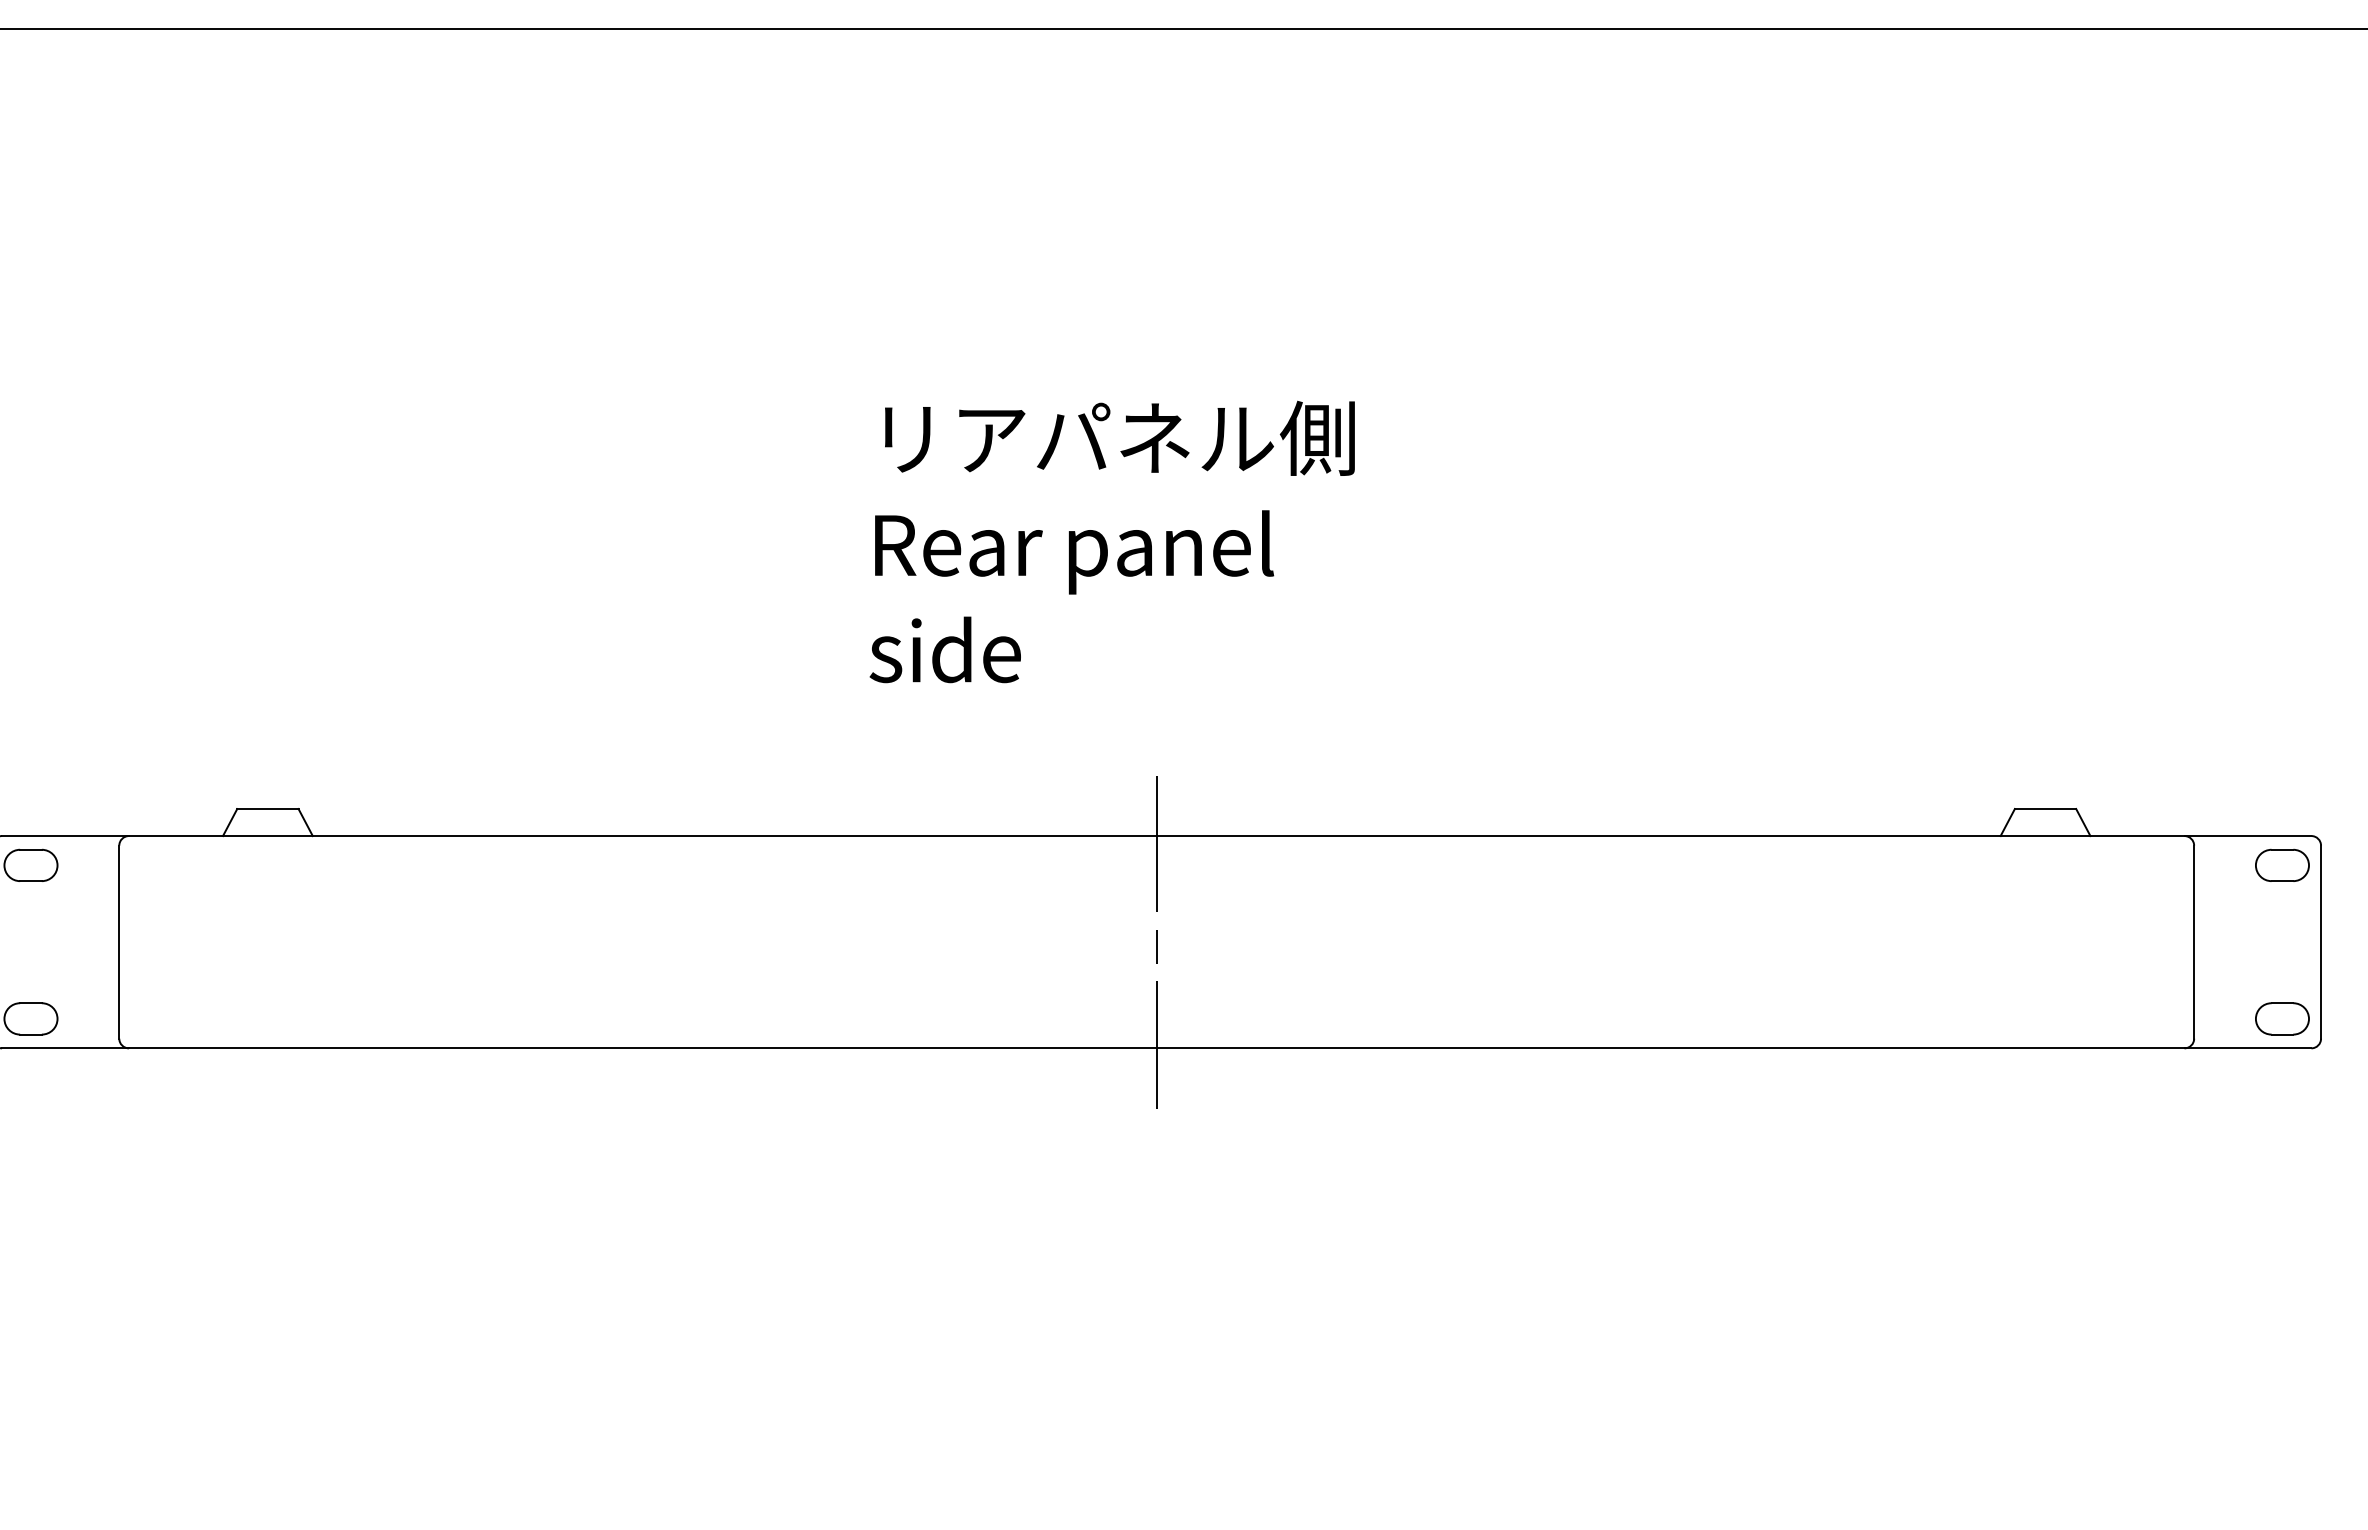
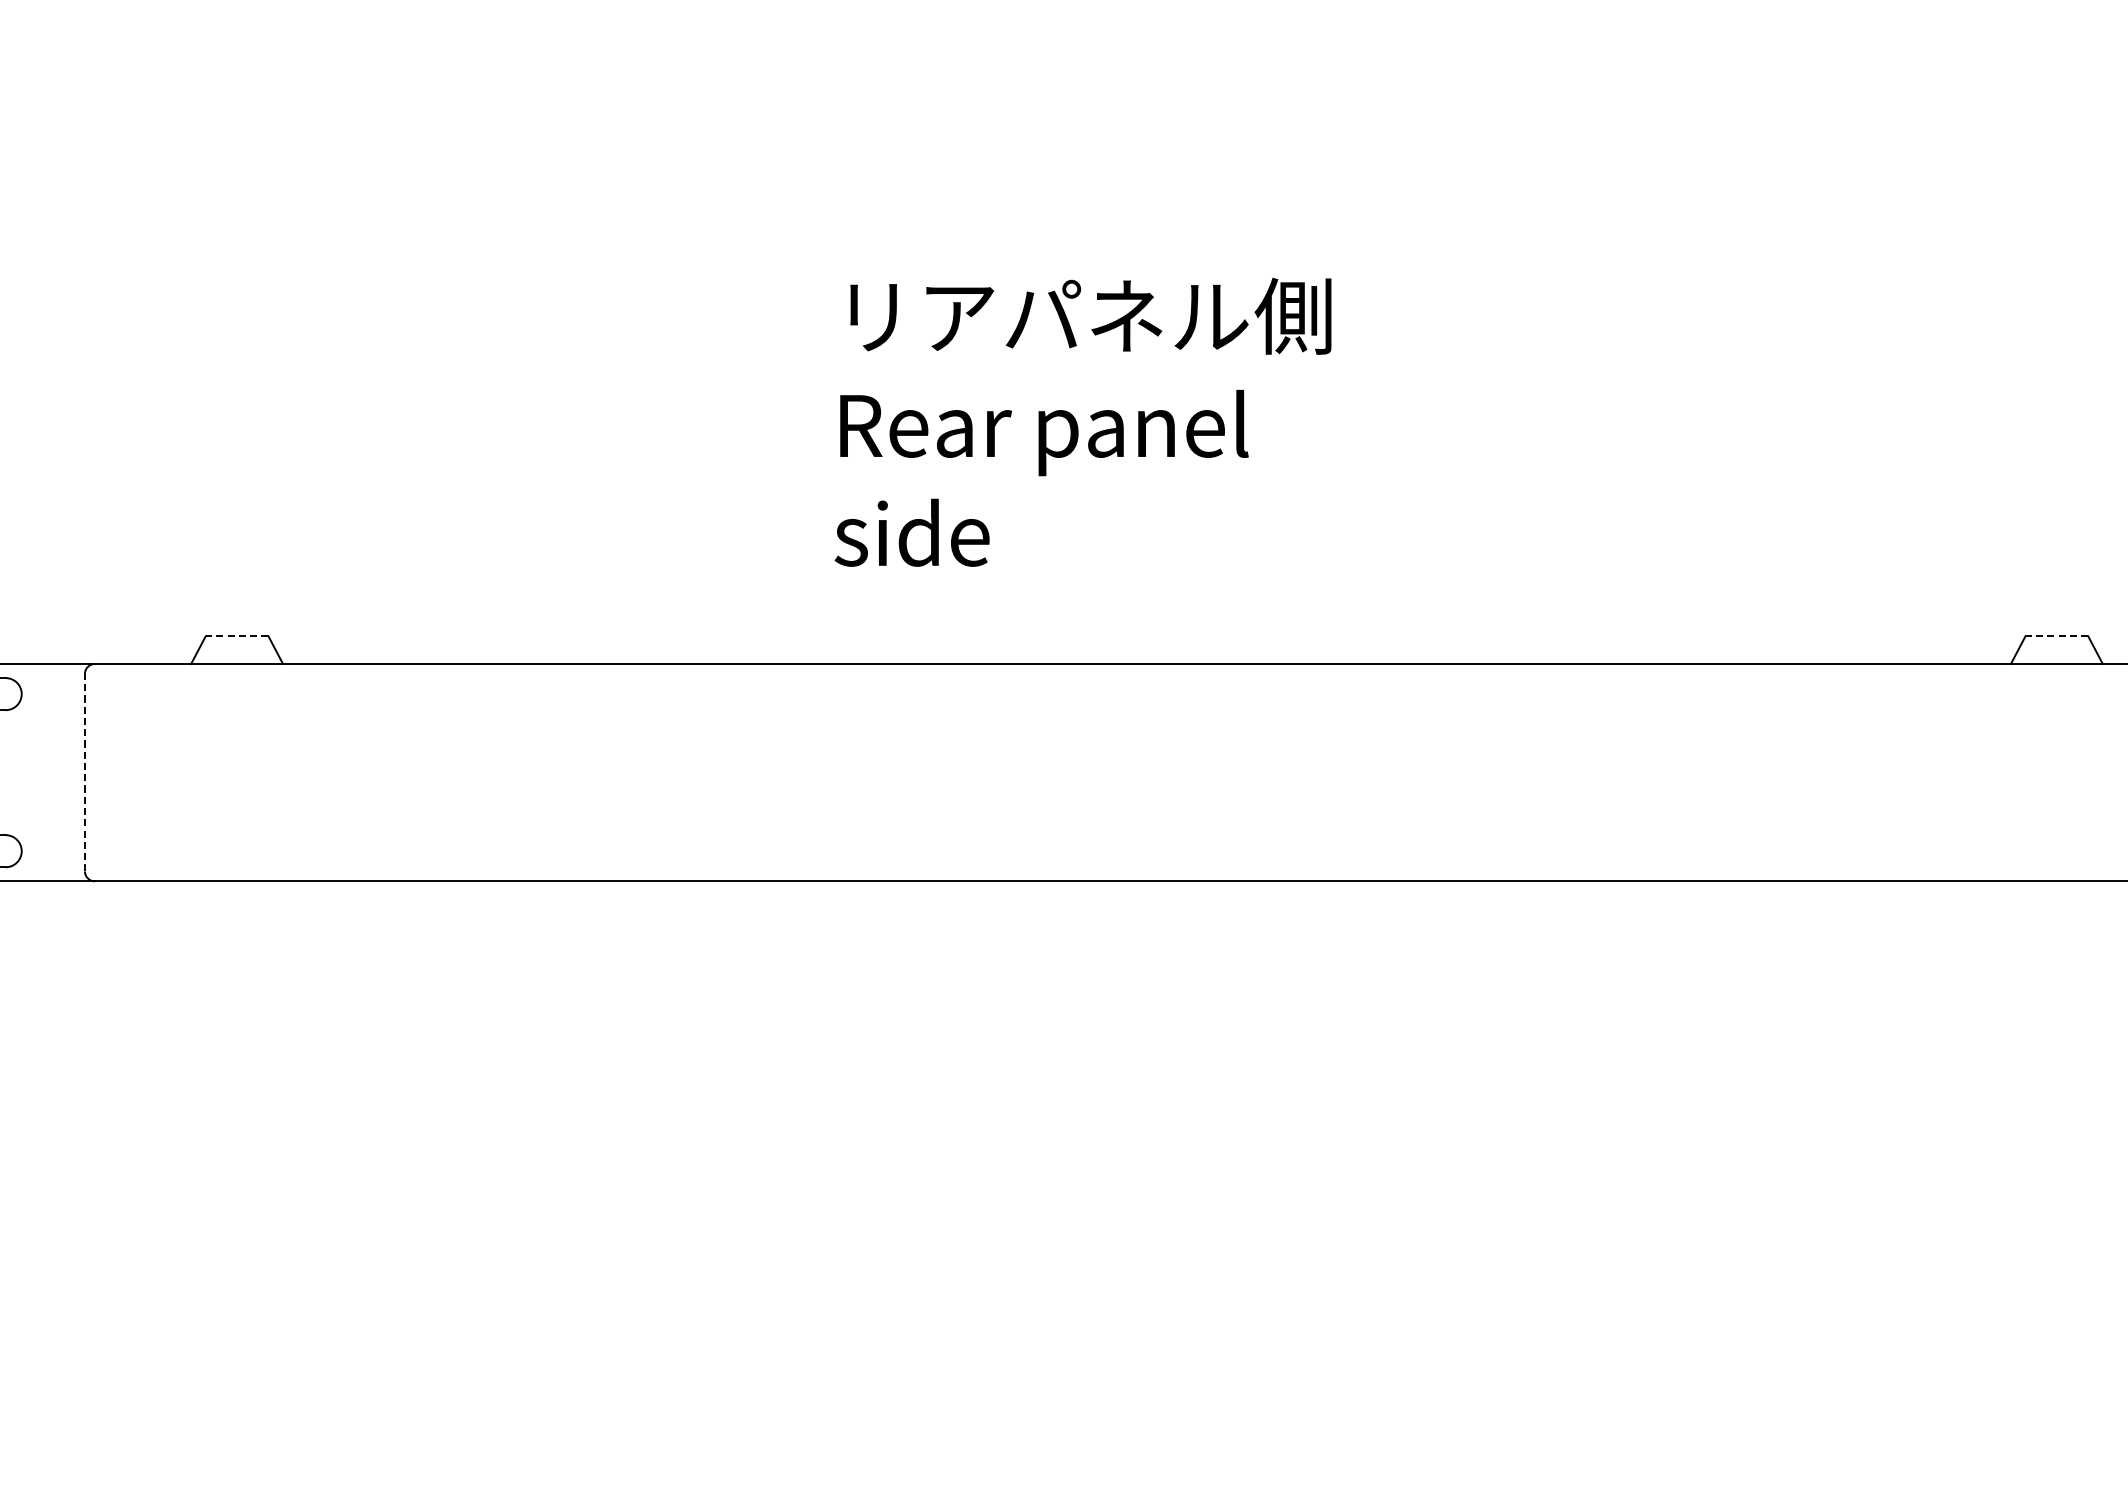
text: (1111, 541) -> (1082, 421), moved
line: (267, 809) -> (236, 636), solid -> dashed
line: (2045, 809) -> (2056, 636), solid -> dashed
line: (1156, 941) -> (1146, 771), removed
line: (119, 942) -> (85, 772), solid -> dashed

